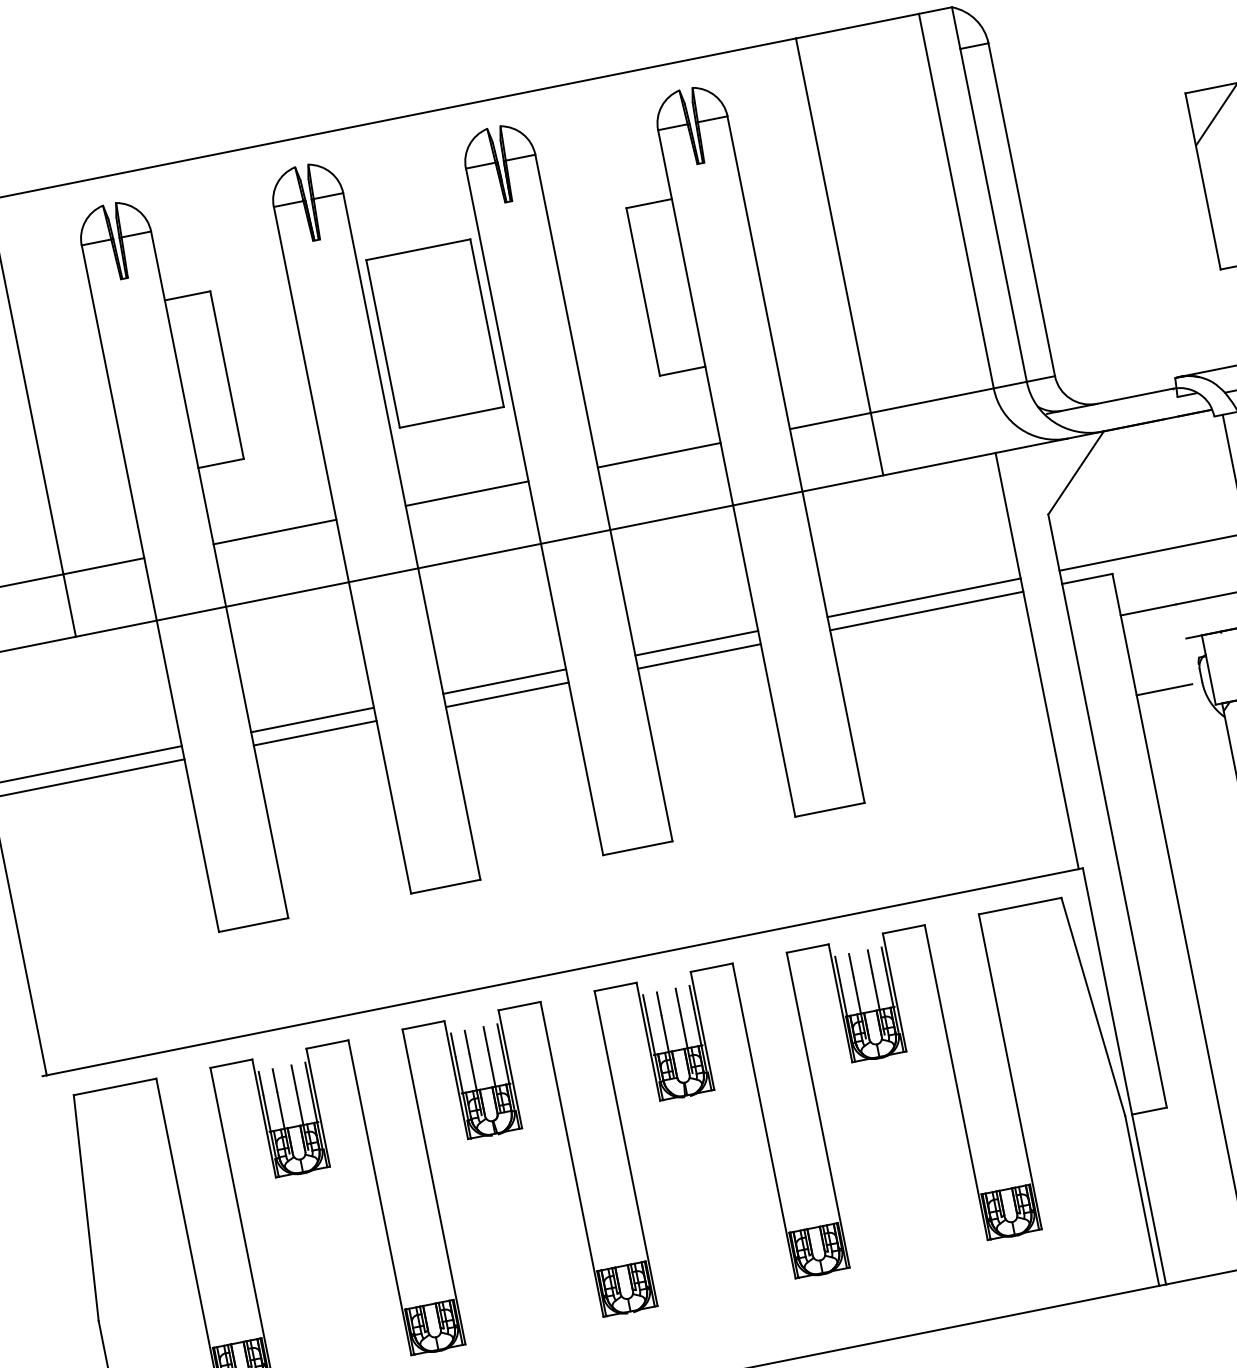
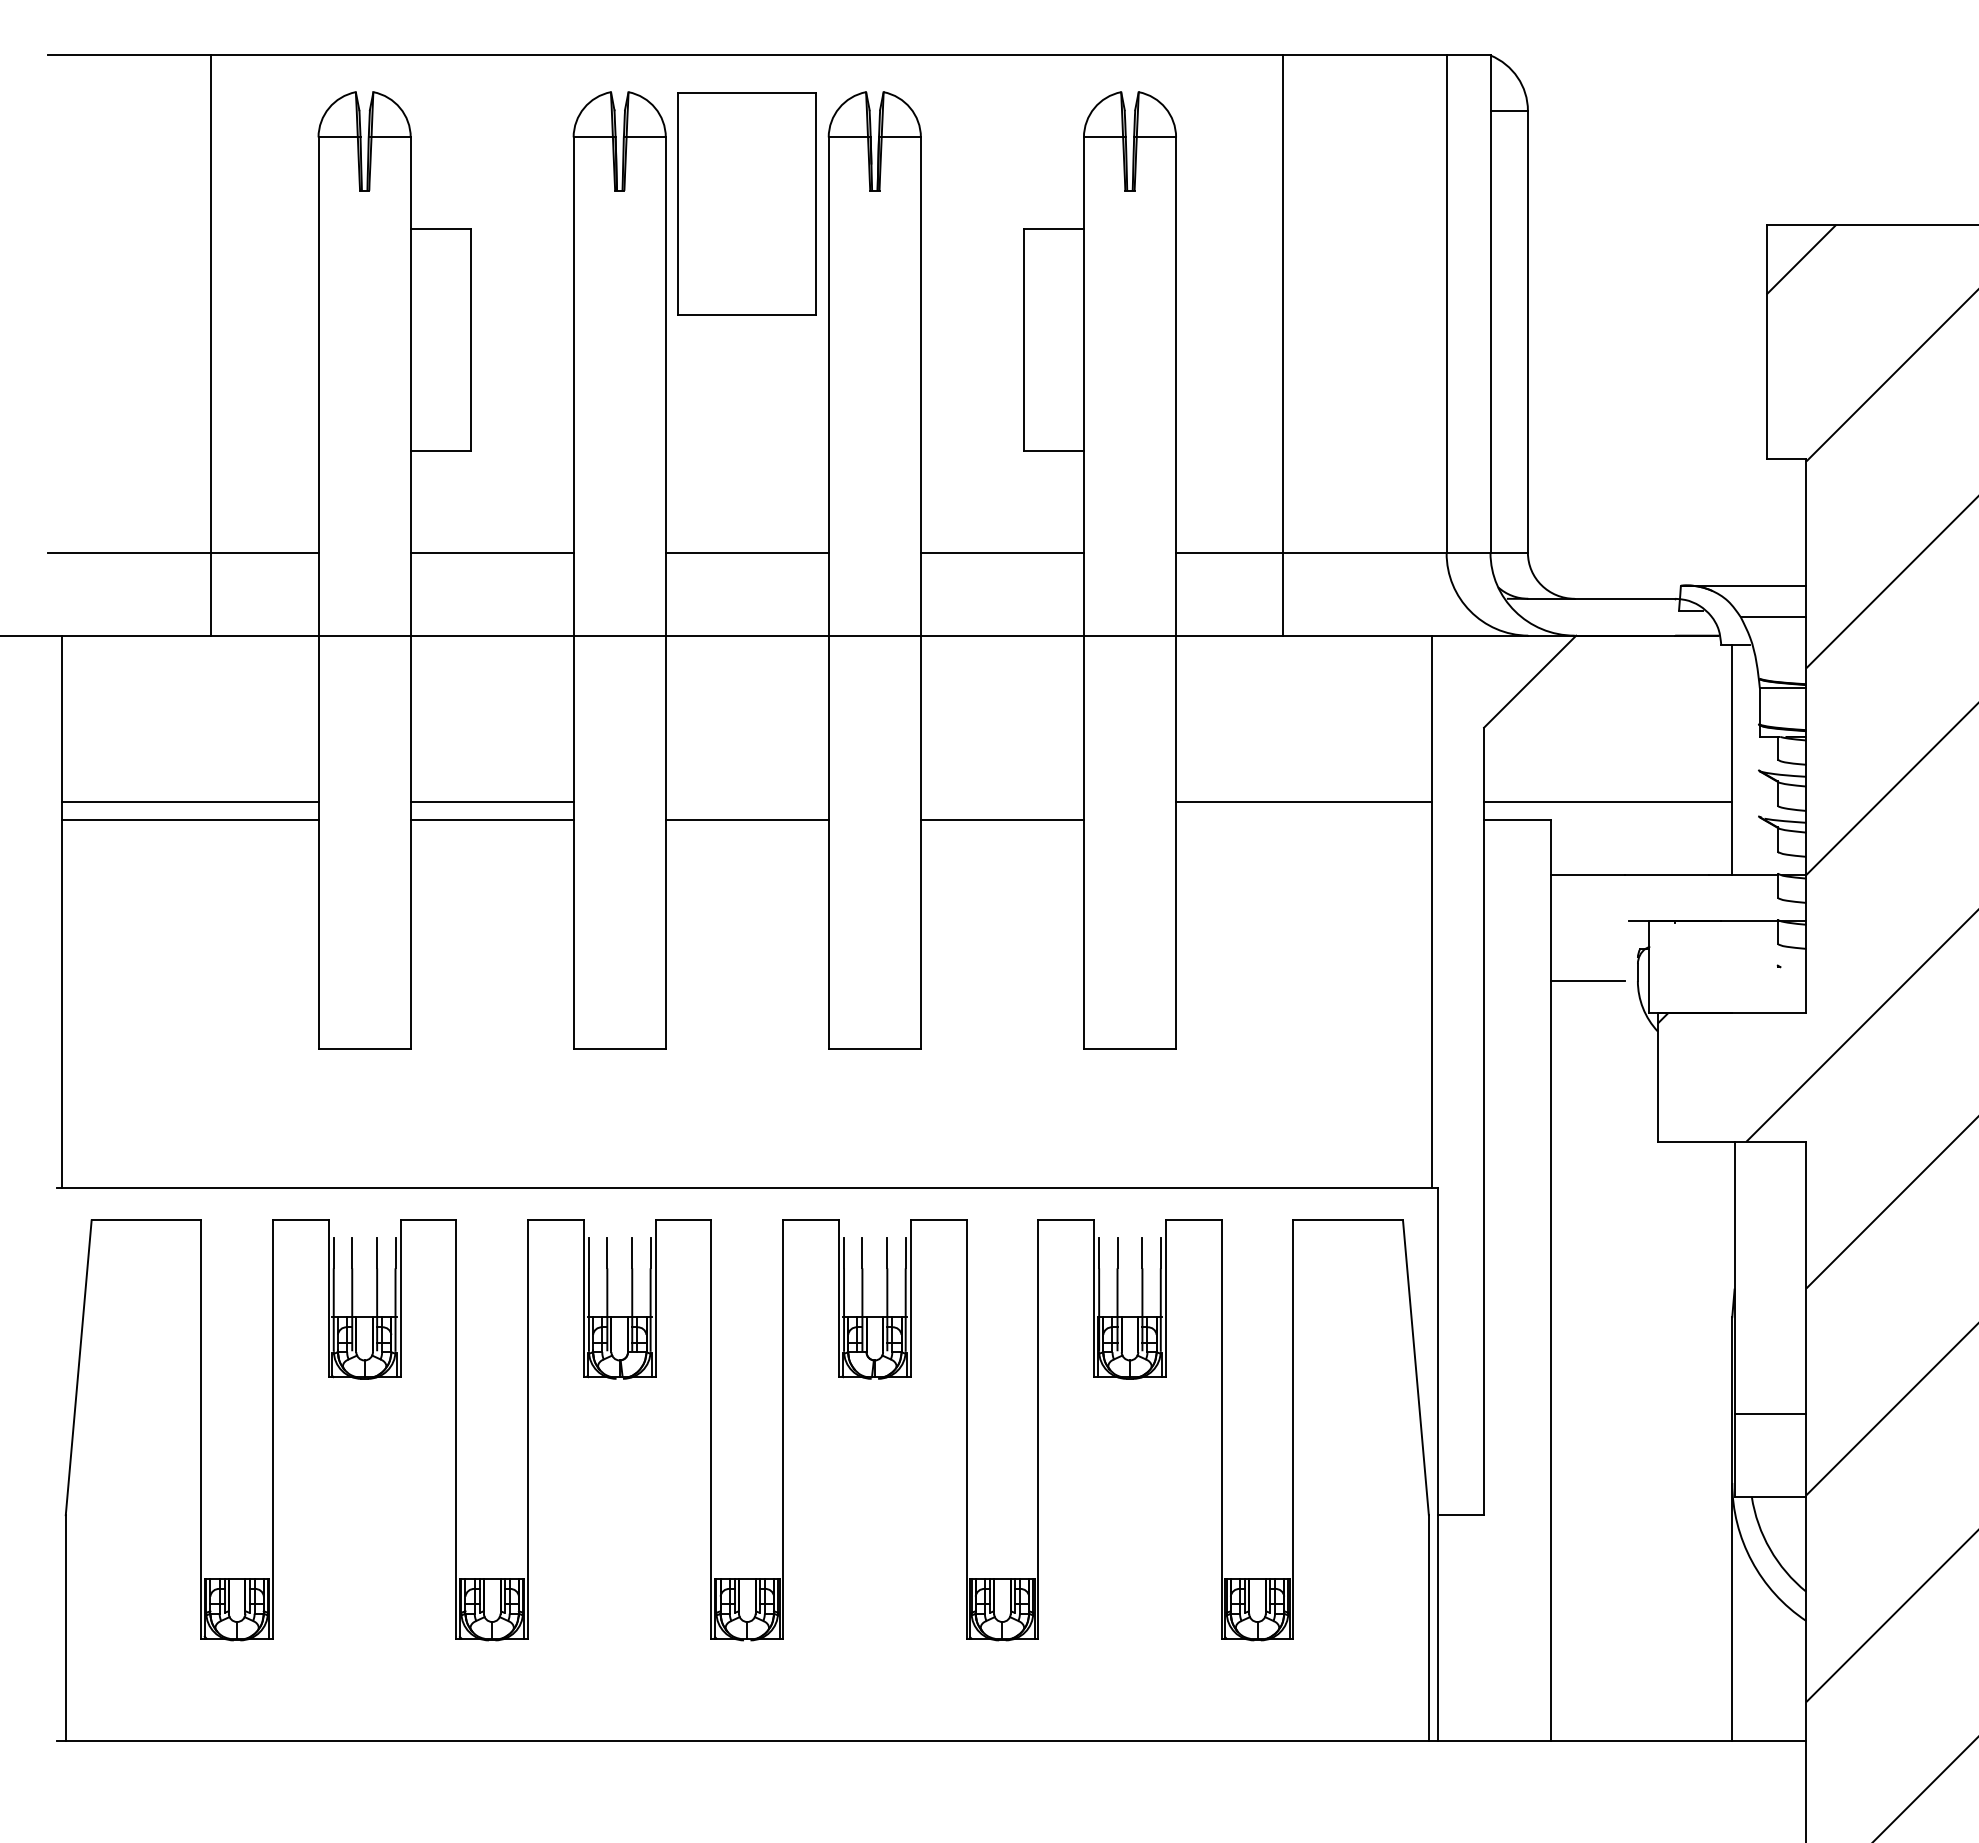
part: (434, 333) -> (746, 203), moved
line: (926, 610) -> (1303, 819), removed
line: (696, 643) -> (1001, 802), removed
line: (504, 681) -> (746, 802), removed

